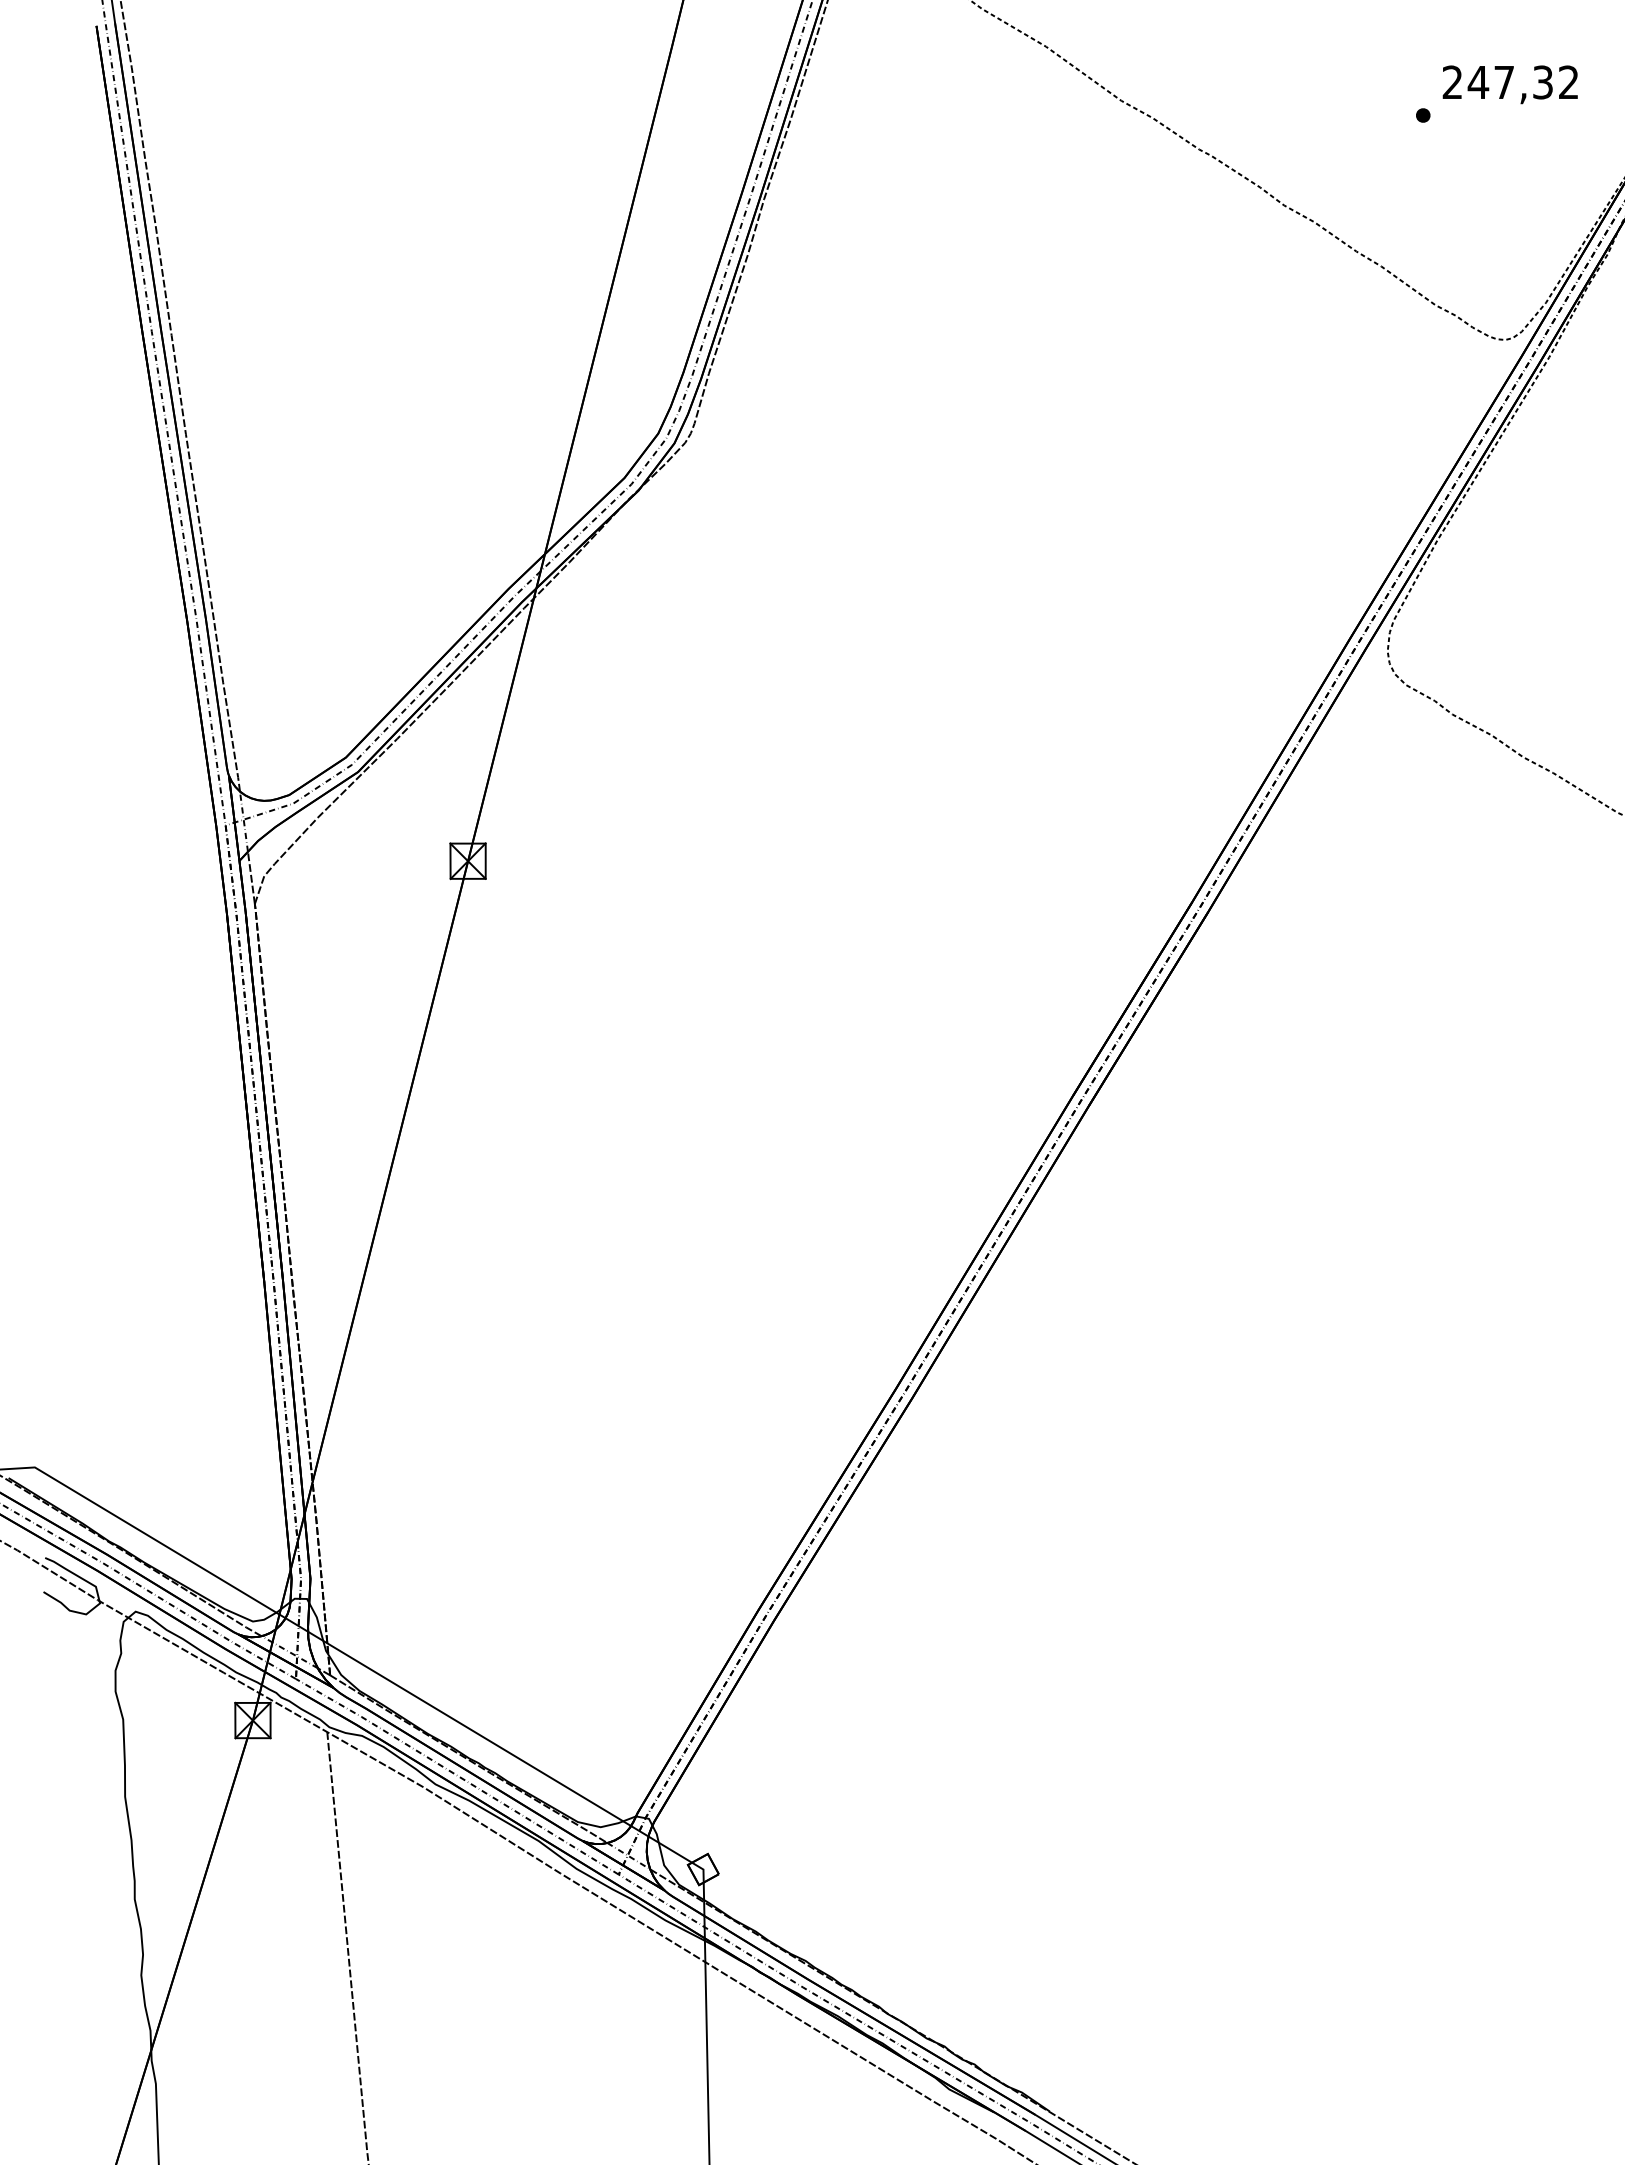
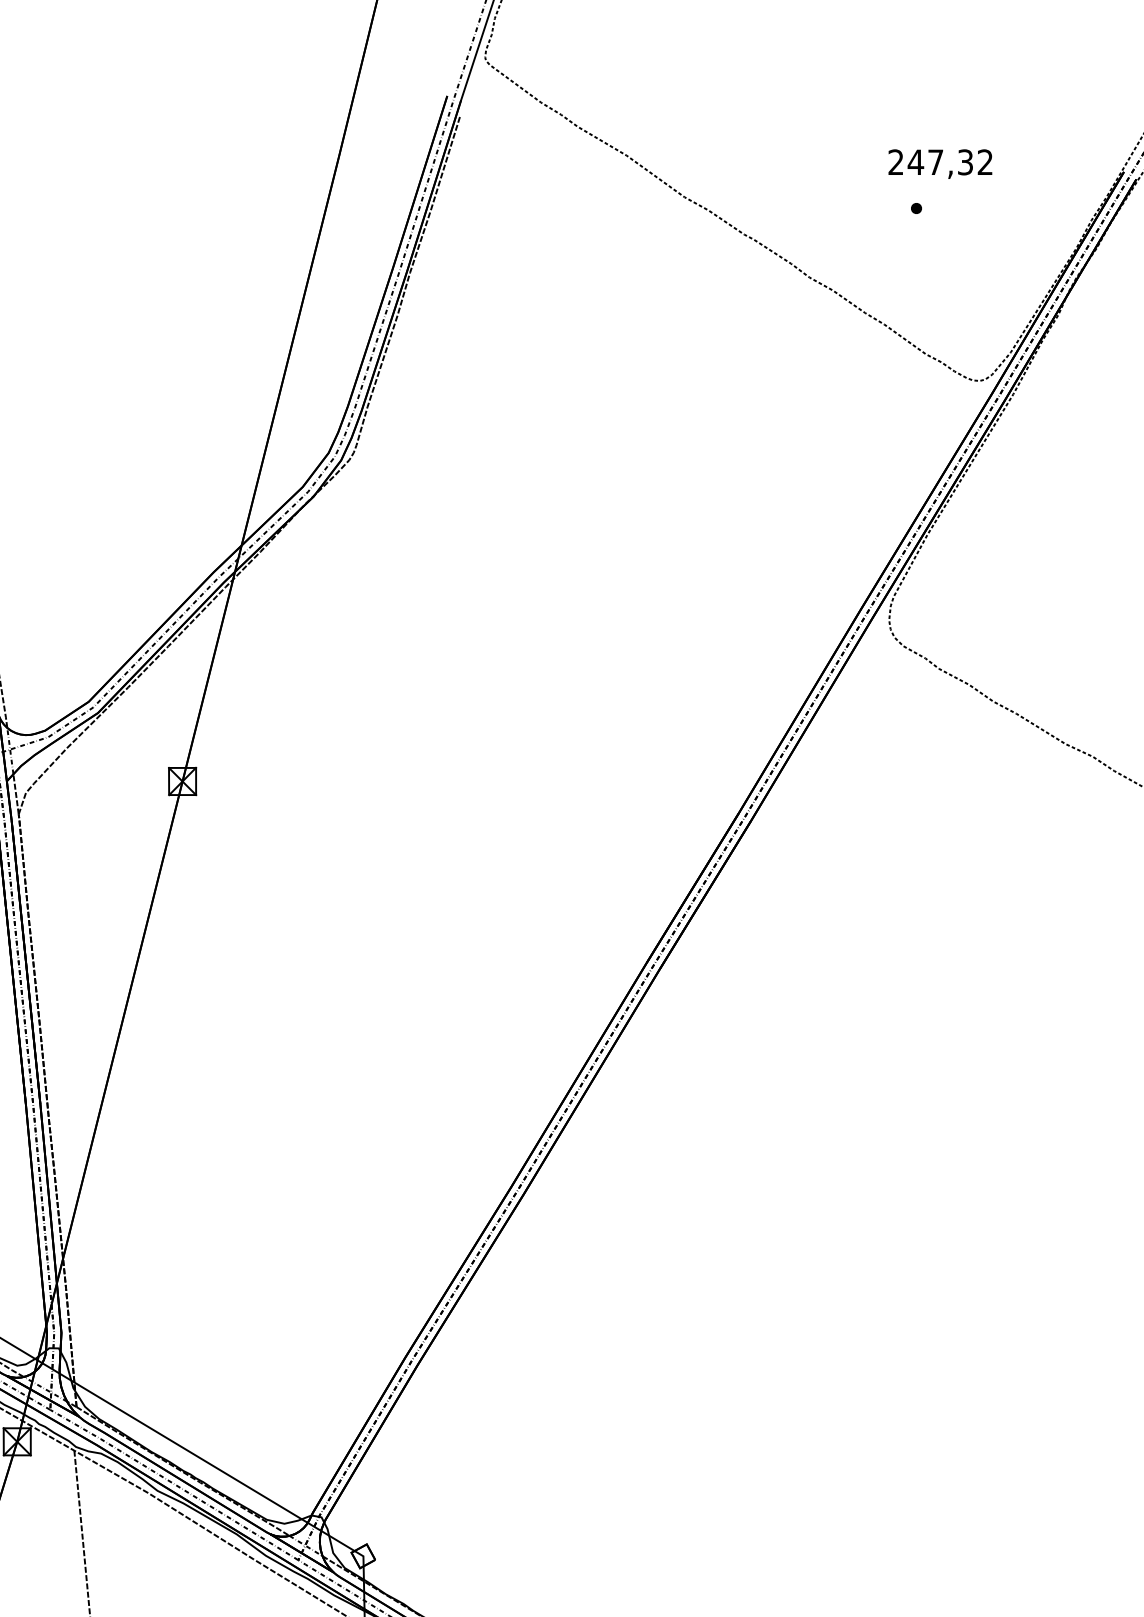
text: (1509, 84) -> (939, 163), moved

